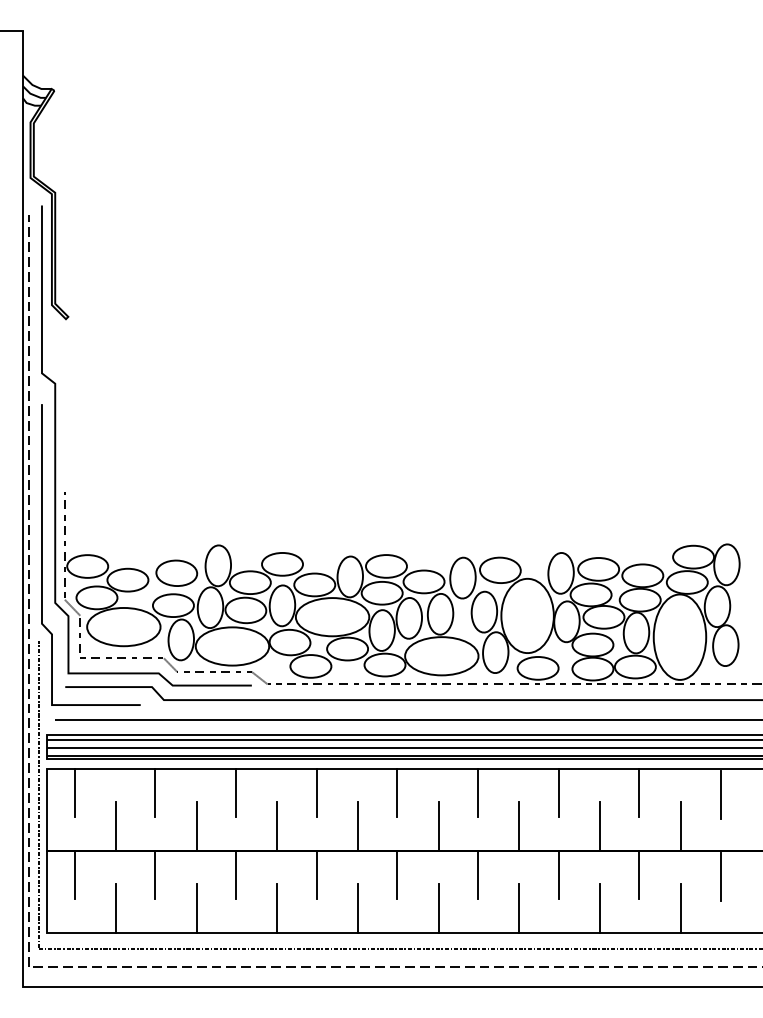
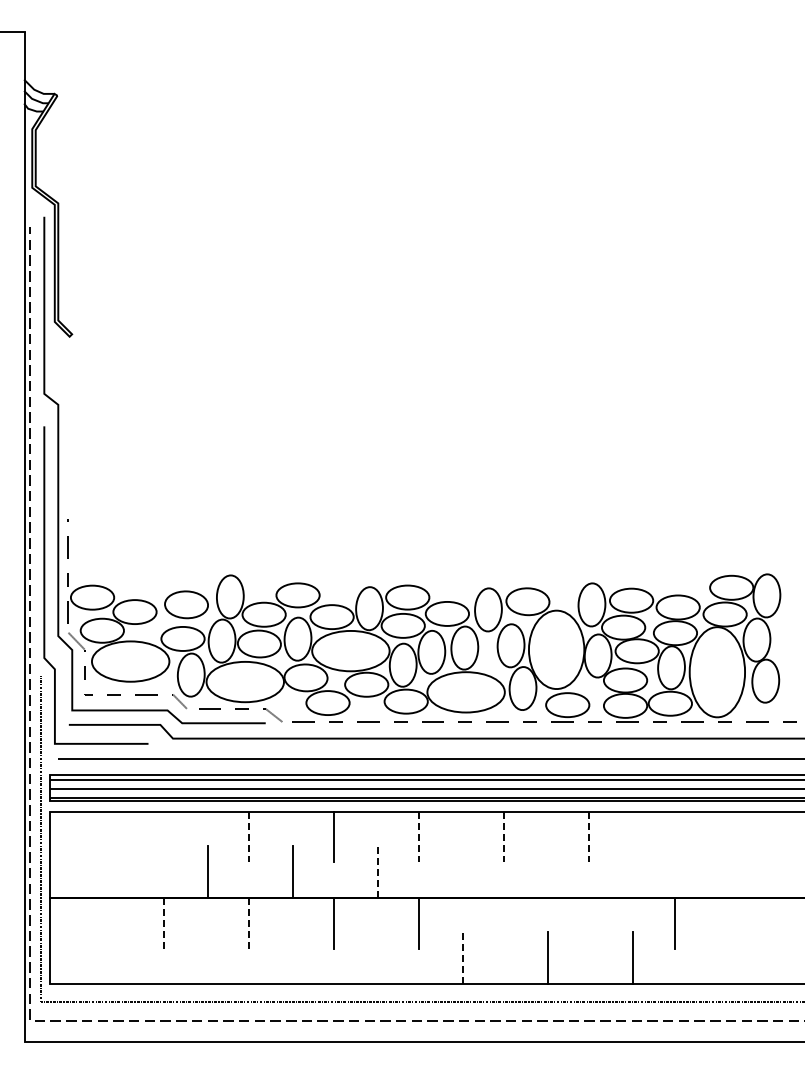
line: (74, 792) -> (78, 836), removed
line: (155, 792) -> (164, 836), removed
line: (639, 792) -> (674, 836), removed
line: (236, 793) -> (249, 837), solid -> dashed
line: (397, 793) -> (419, 837), solid -> dashed
line: (478, 793) -> (504, 837), solid -> dashed
line: (558, 793) -> (589, 837), solid -> dashed
line: (720, 794) -> (760, 838), removed
line: (116, 826) -> (122, 871), removed
line: (357, 826) -> (377, 871), solid -> dashed
line: (438, 826) -> (462, 871), removed
line: (518, 826) -> (547, 871), removed
line: (600, 826) -> (633, 871), removed
line: (681, 826) -> (718, 871), removed
line: (74, 874) -> (78, 922), removed
line: (478, 874) -> (504, 922), removed
line: (558, 874) -> (589, 922), removed
line: (155, 875) -> (164, 923), solid -> dashed
line: (236, 875) -> (249, 923), solid -> dashed
line: (720, 876) -> (760, 924), removed
line: (116, 907) -> (122, 957), removed
line: (196, 907) -> (207, 957), removed
line: (277, 907) -> (292, 957), removed
line: (357, 907) -> (377, 957), removed
line: (681, 907) -> (718, 957), removed
line: (438, 908) -> (462, 958), solid -> dashed

